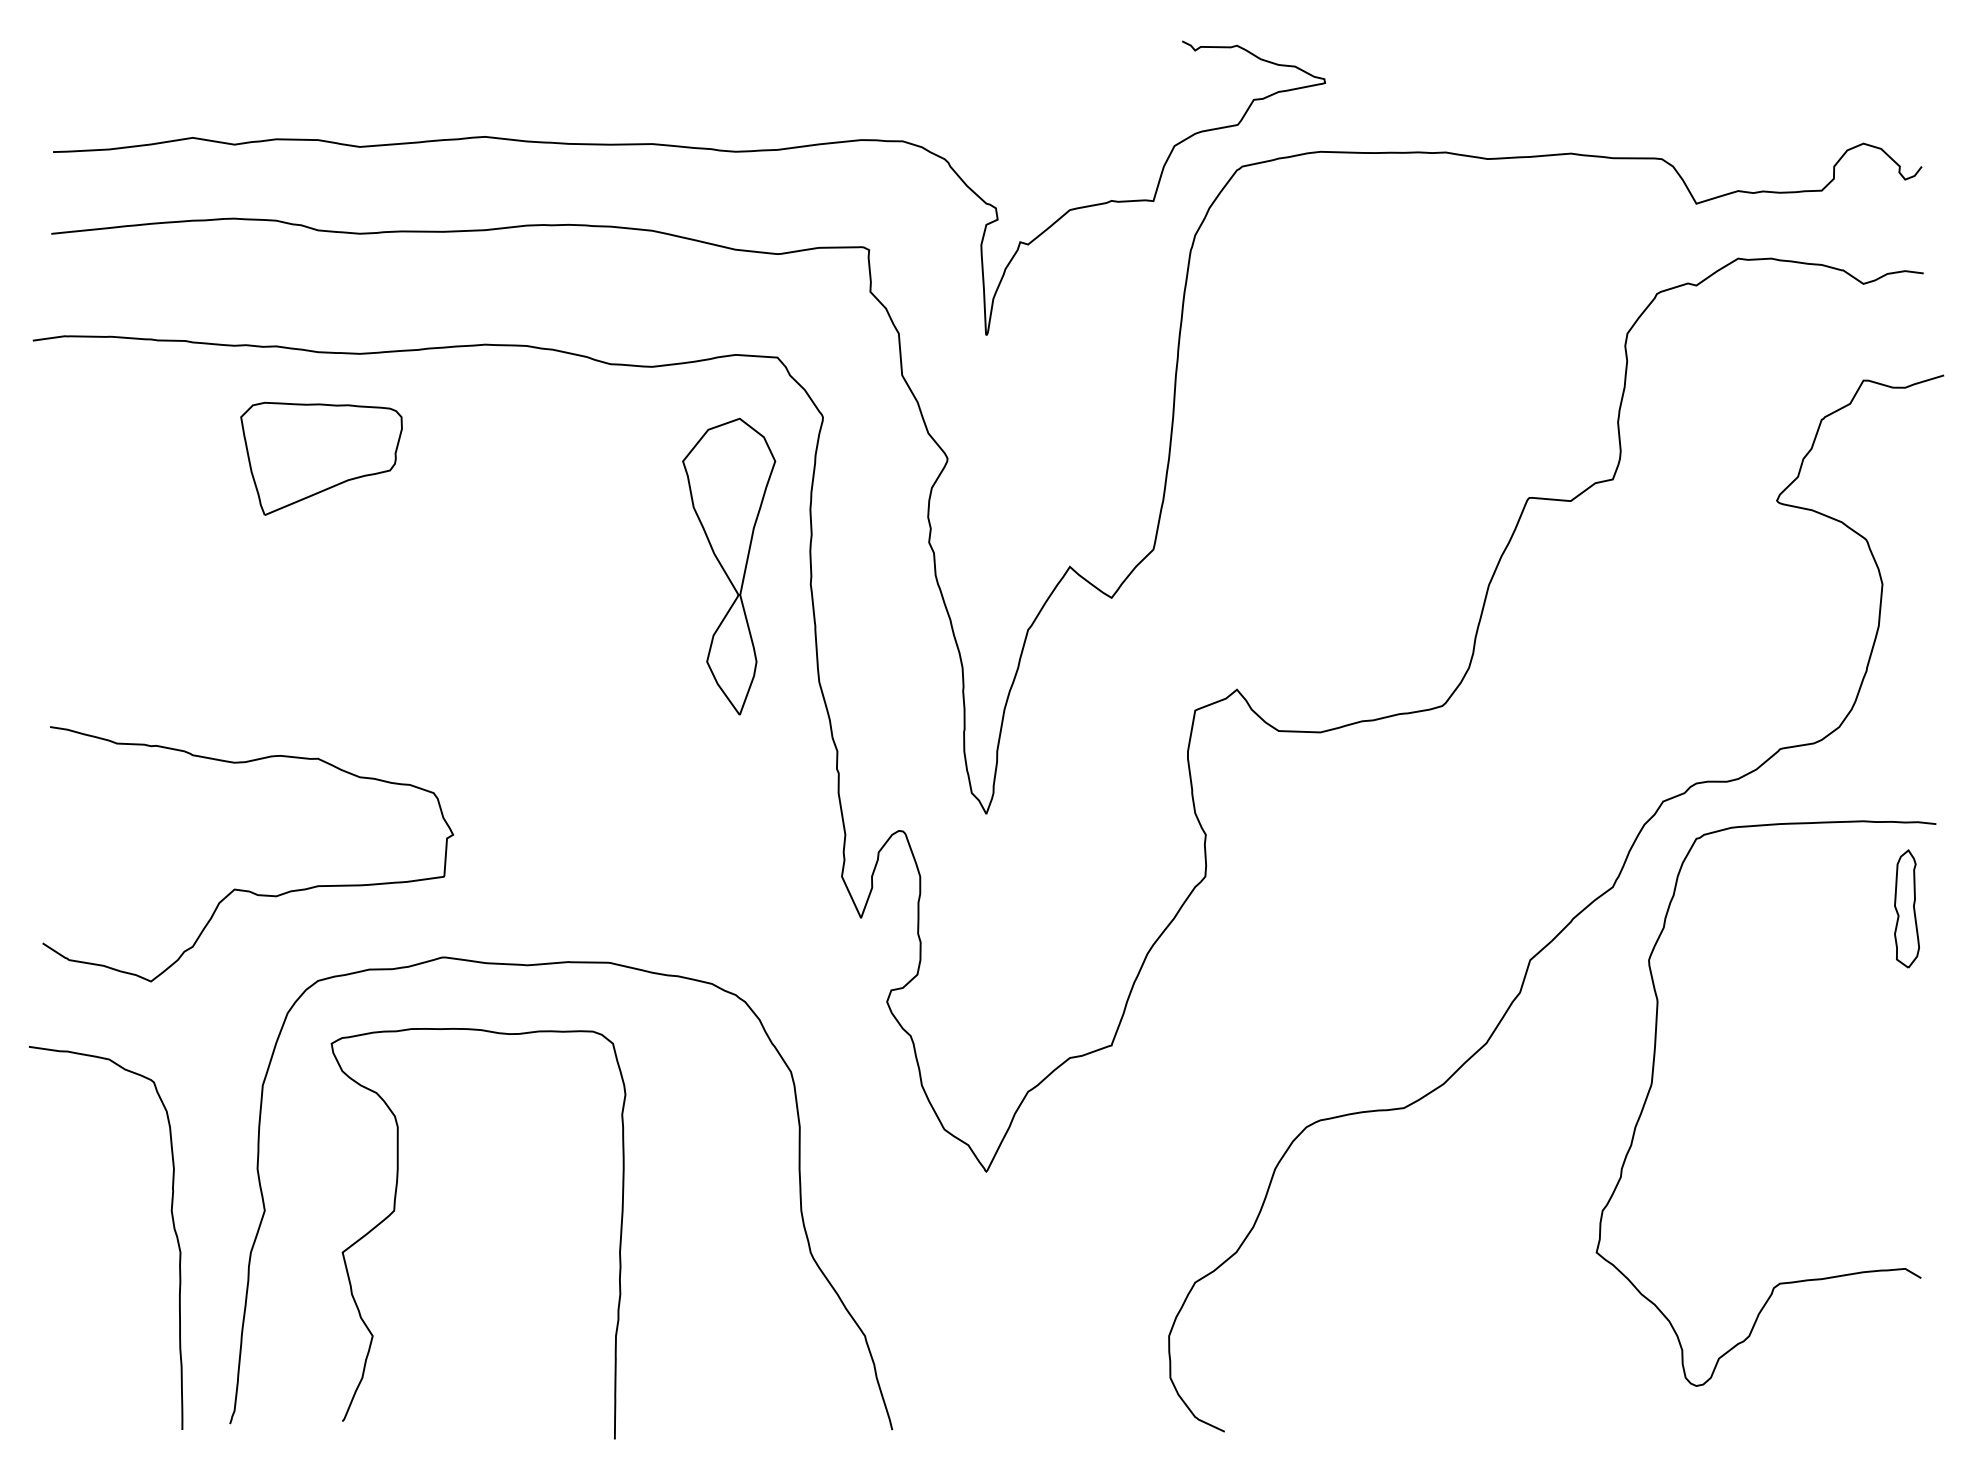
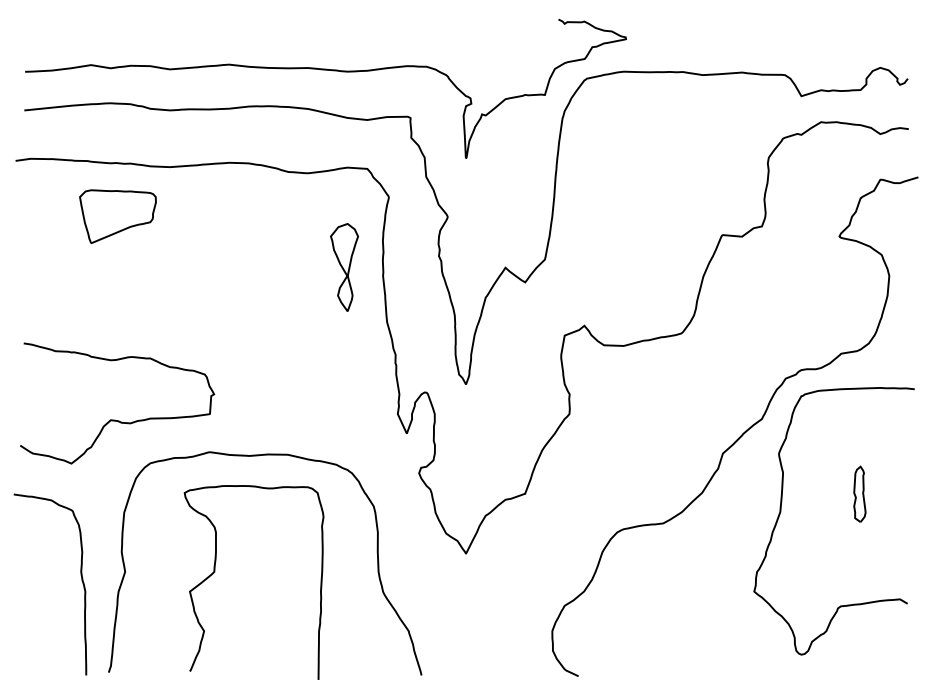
part: (320, 458) -> (117, 216), moved
part: (729, 566) -> (344, 267), size x0.62
part: (1906, 907) -> (859, 493), moved
curve: (396, 1209) -> (215, 571), moved

